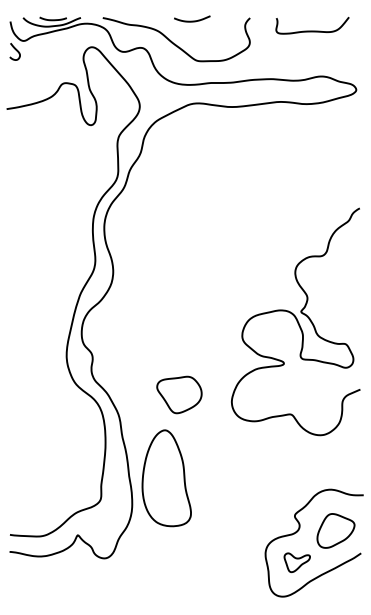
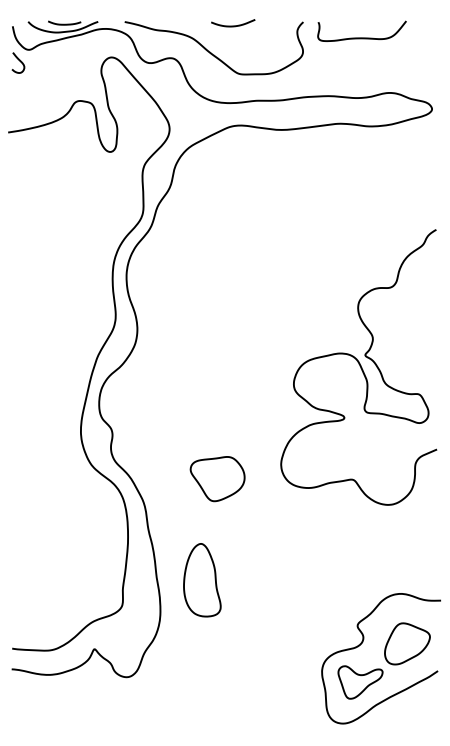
curve: (312, 30) -> (361, 37), moved
curve: (296, 321) -> (359, 366), moved
part: (166, 478) -> (202, 580), size x0.62
part: (297, 562) -> (360, 682), size x1.43

